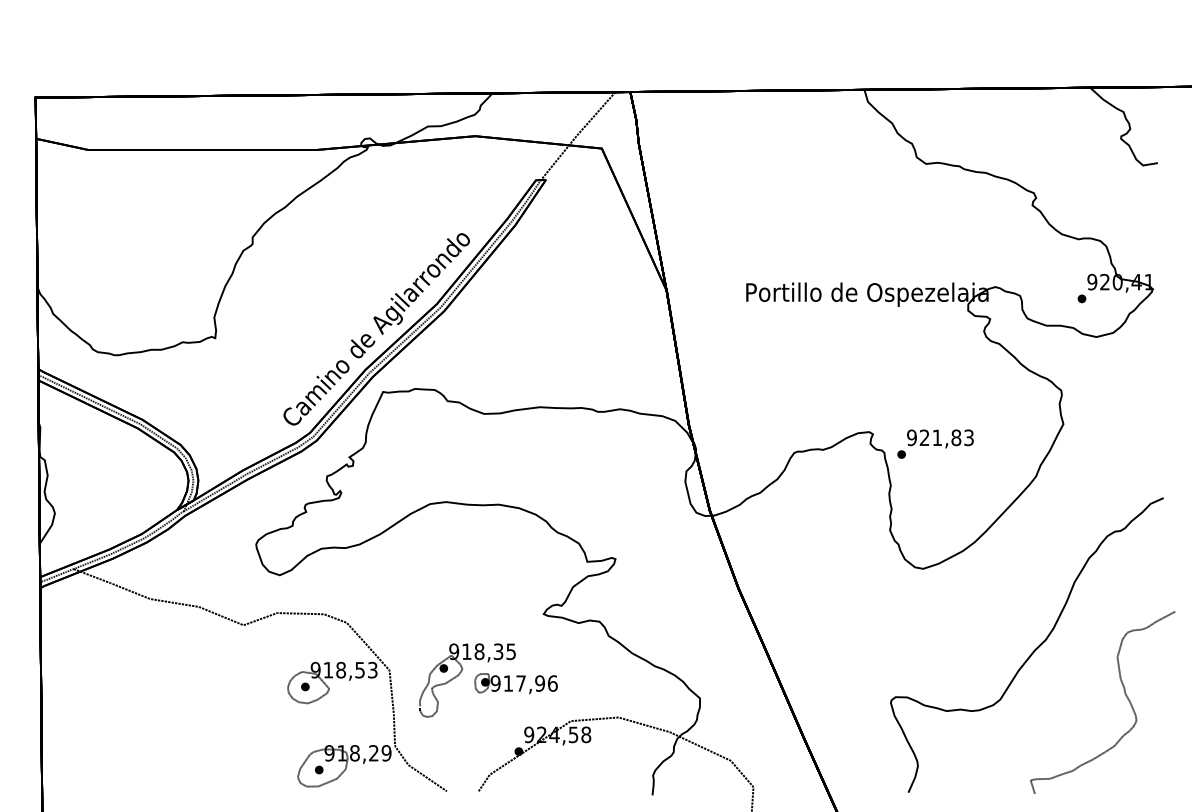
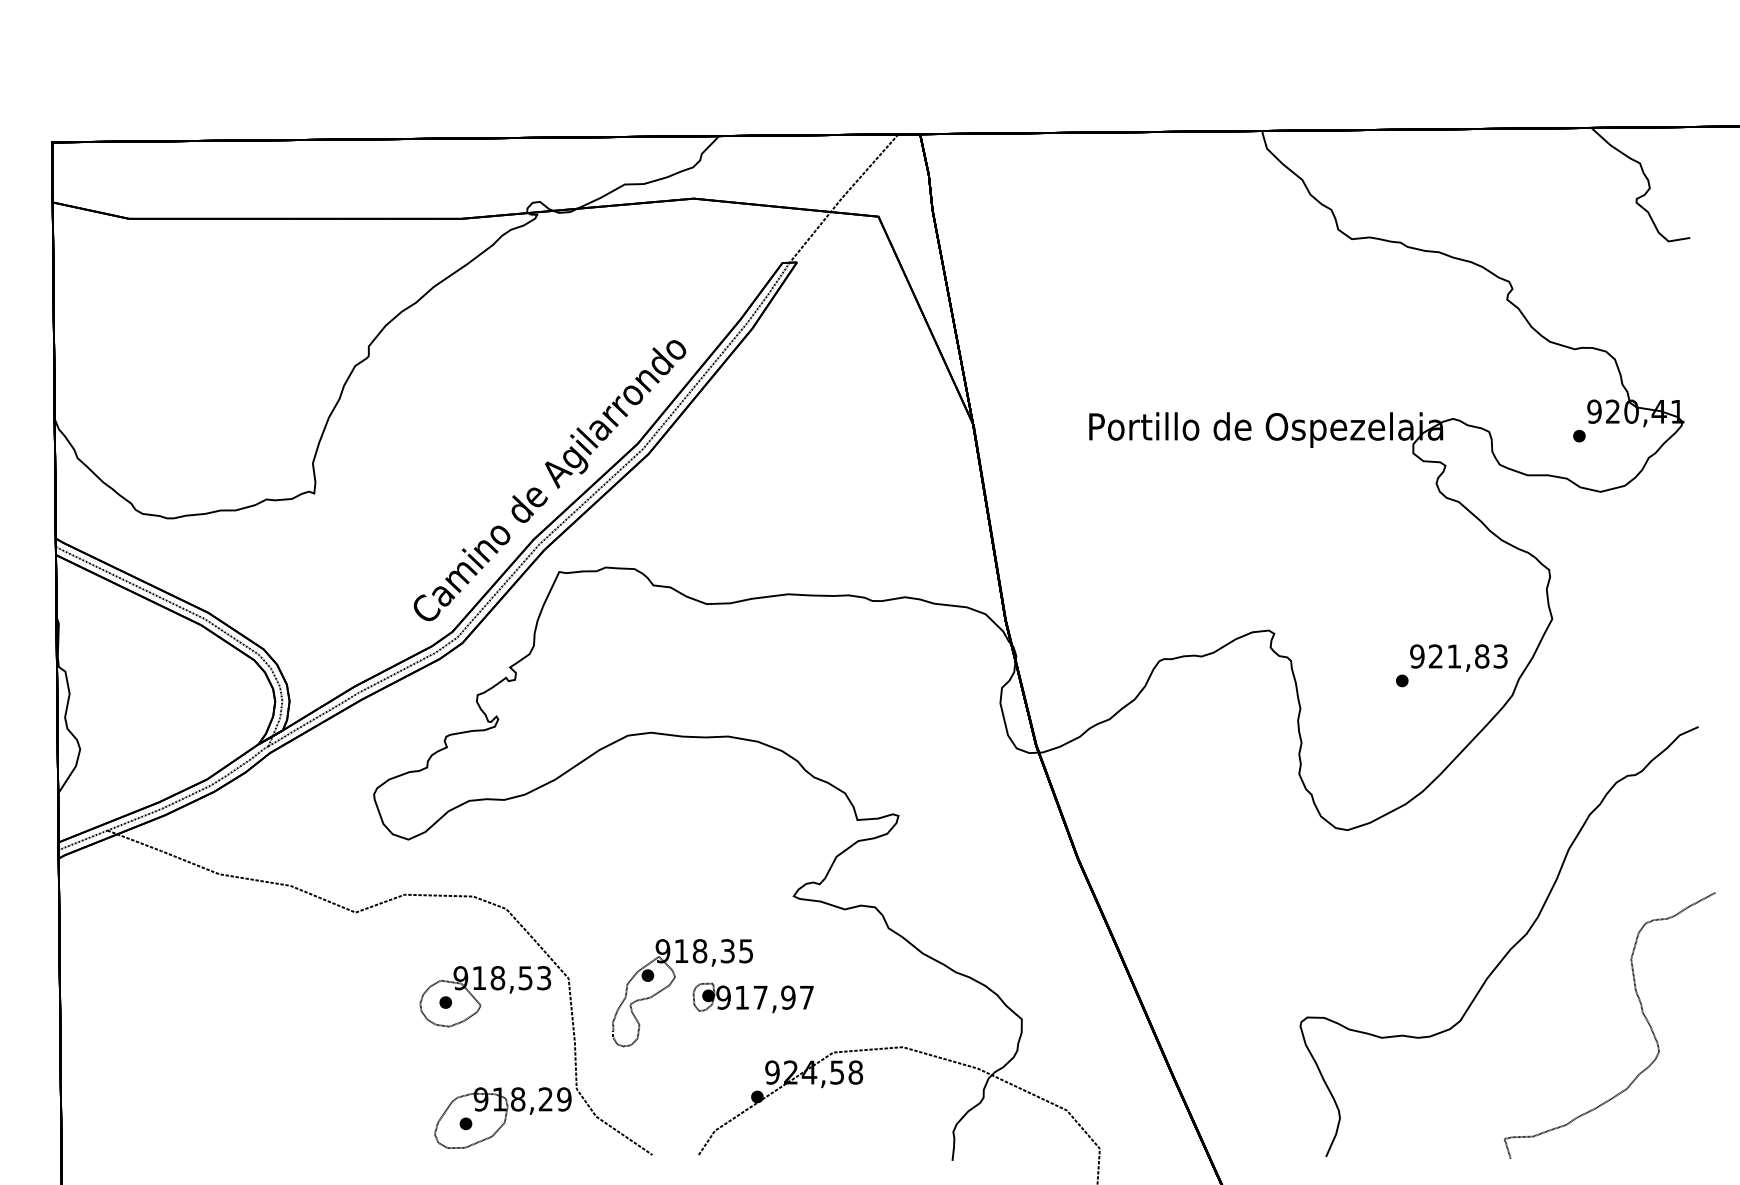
text: (935, 443) -> (1451, 664), moved
text: (552, 683) -> (806, 997), 917,96 -> 917,97

